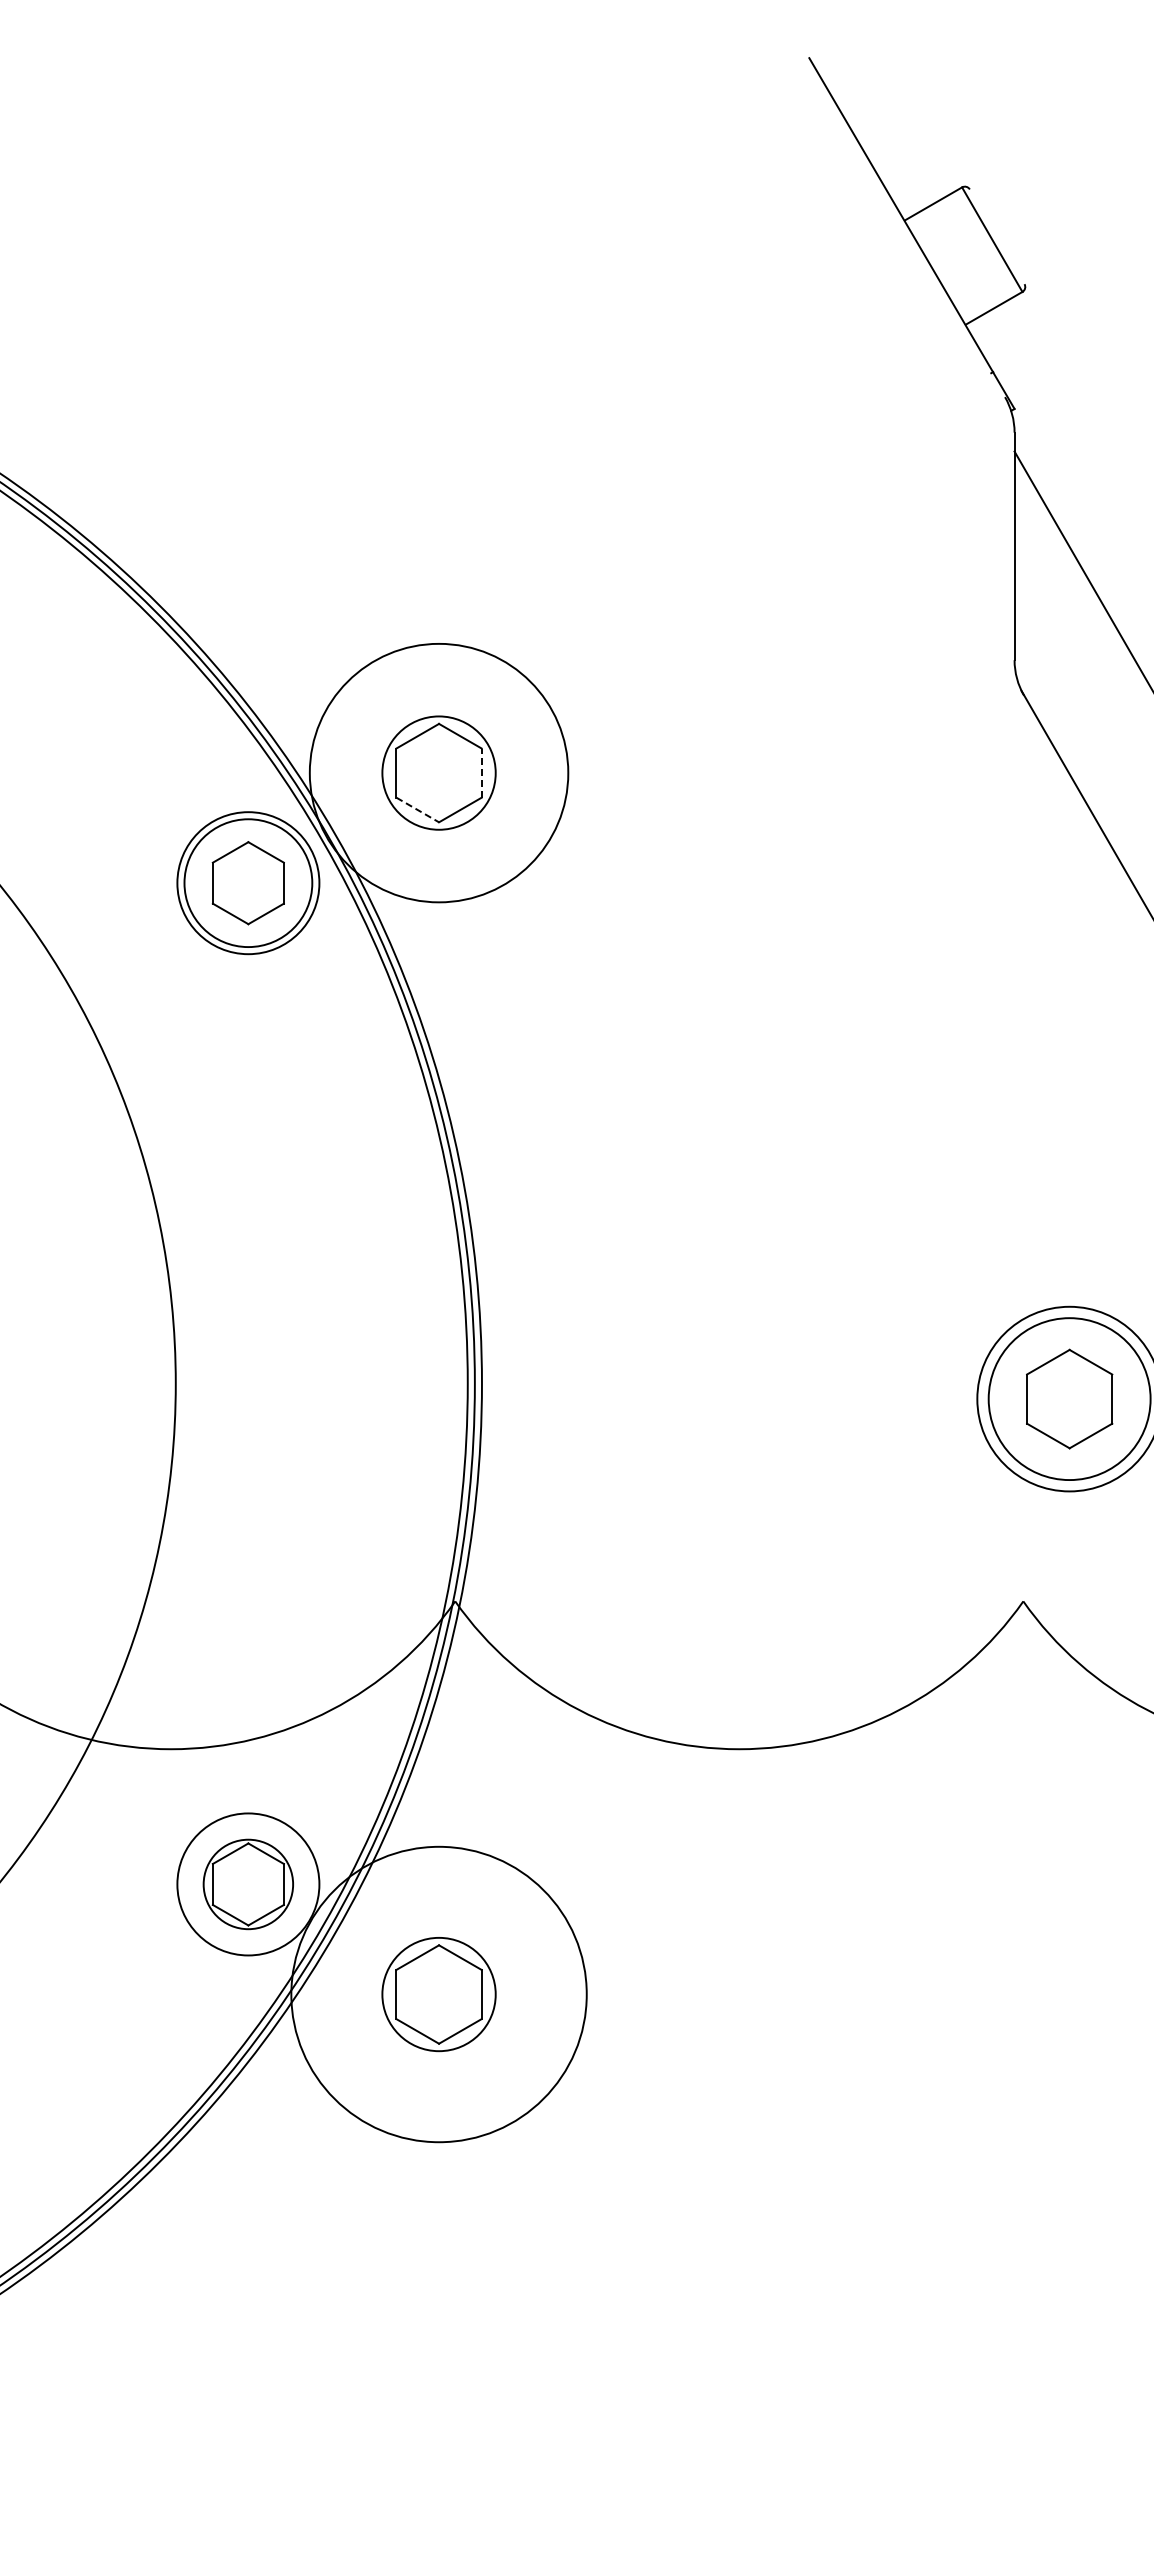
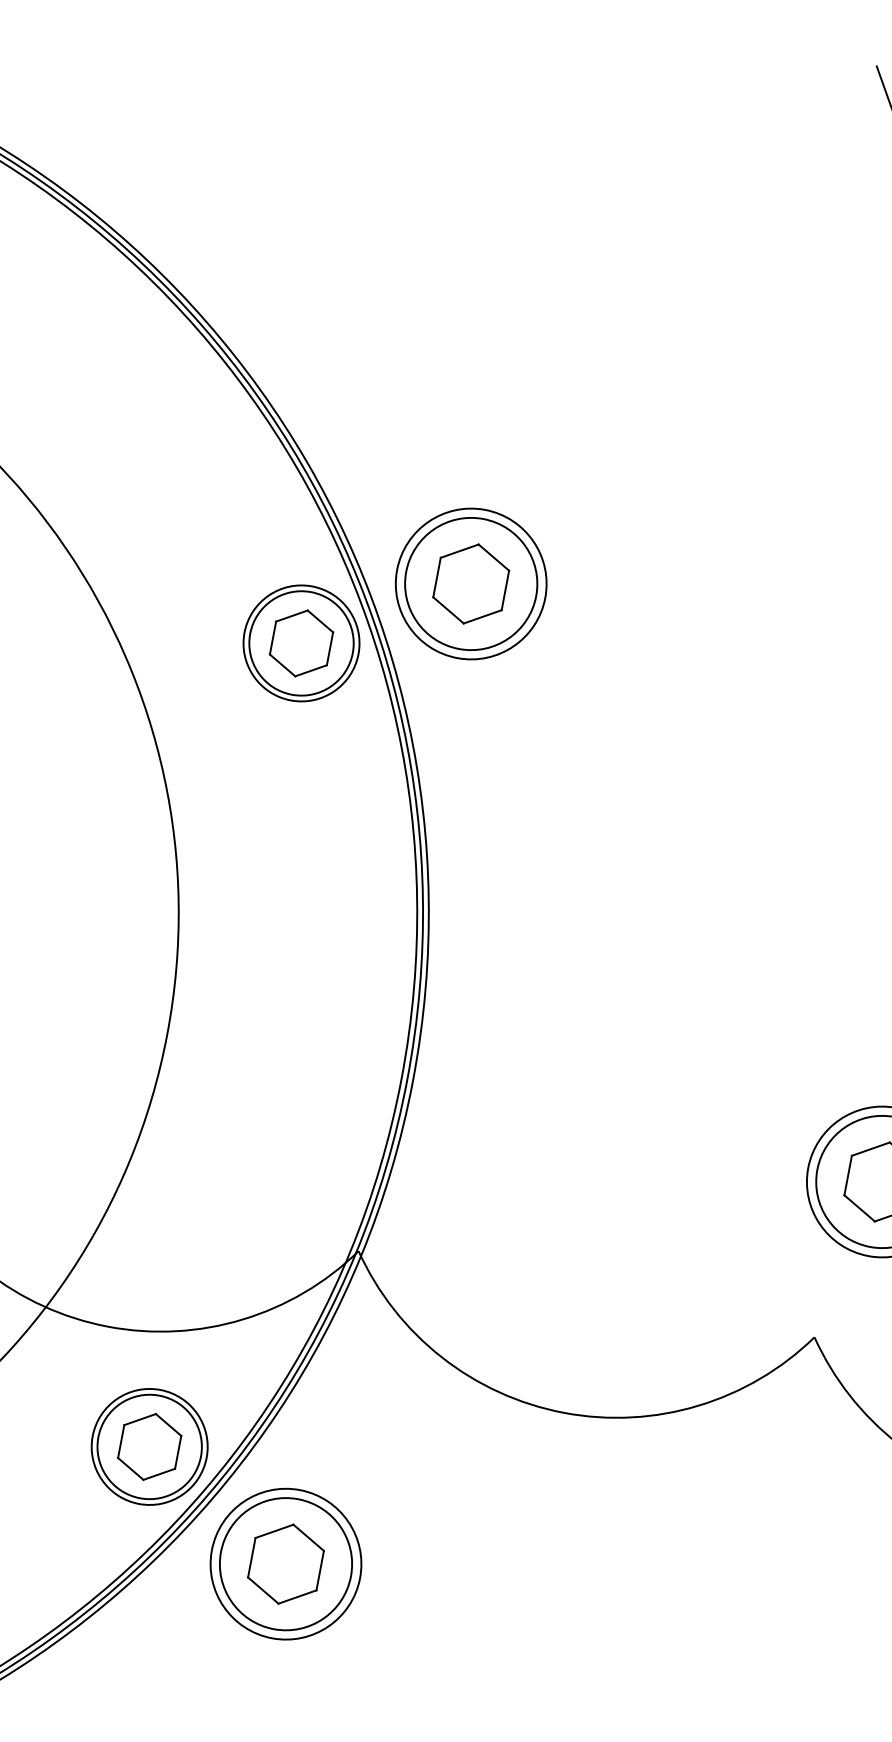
circle: (438, 772) -> (470, 583), size x0.71
circle: (439, 773) -> (471, 584), size x1.43
line: (481, 773) -> (505, 590), dashed -> solid
line: (417, 810) -> (448, 610), dashed -> solid
circle: (248, 1884) -> (149, 1447), size x1.43
circle: (438, 1994) -> (285, 1564), size x0.62
circle: (439, 1994) -> (286, 1564), size x1.43

